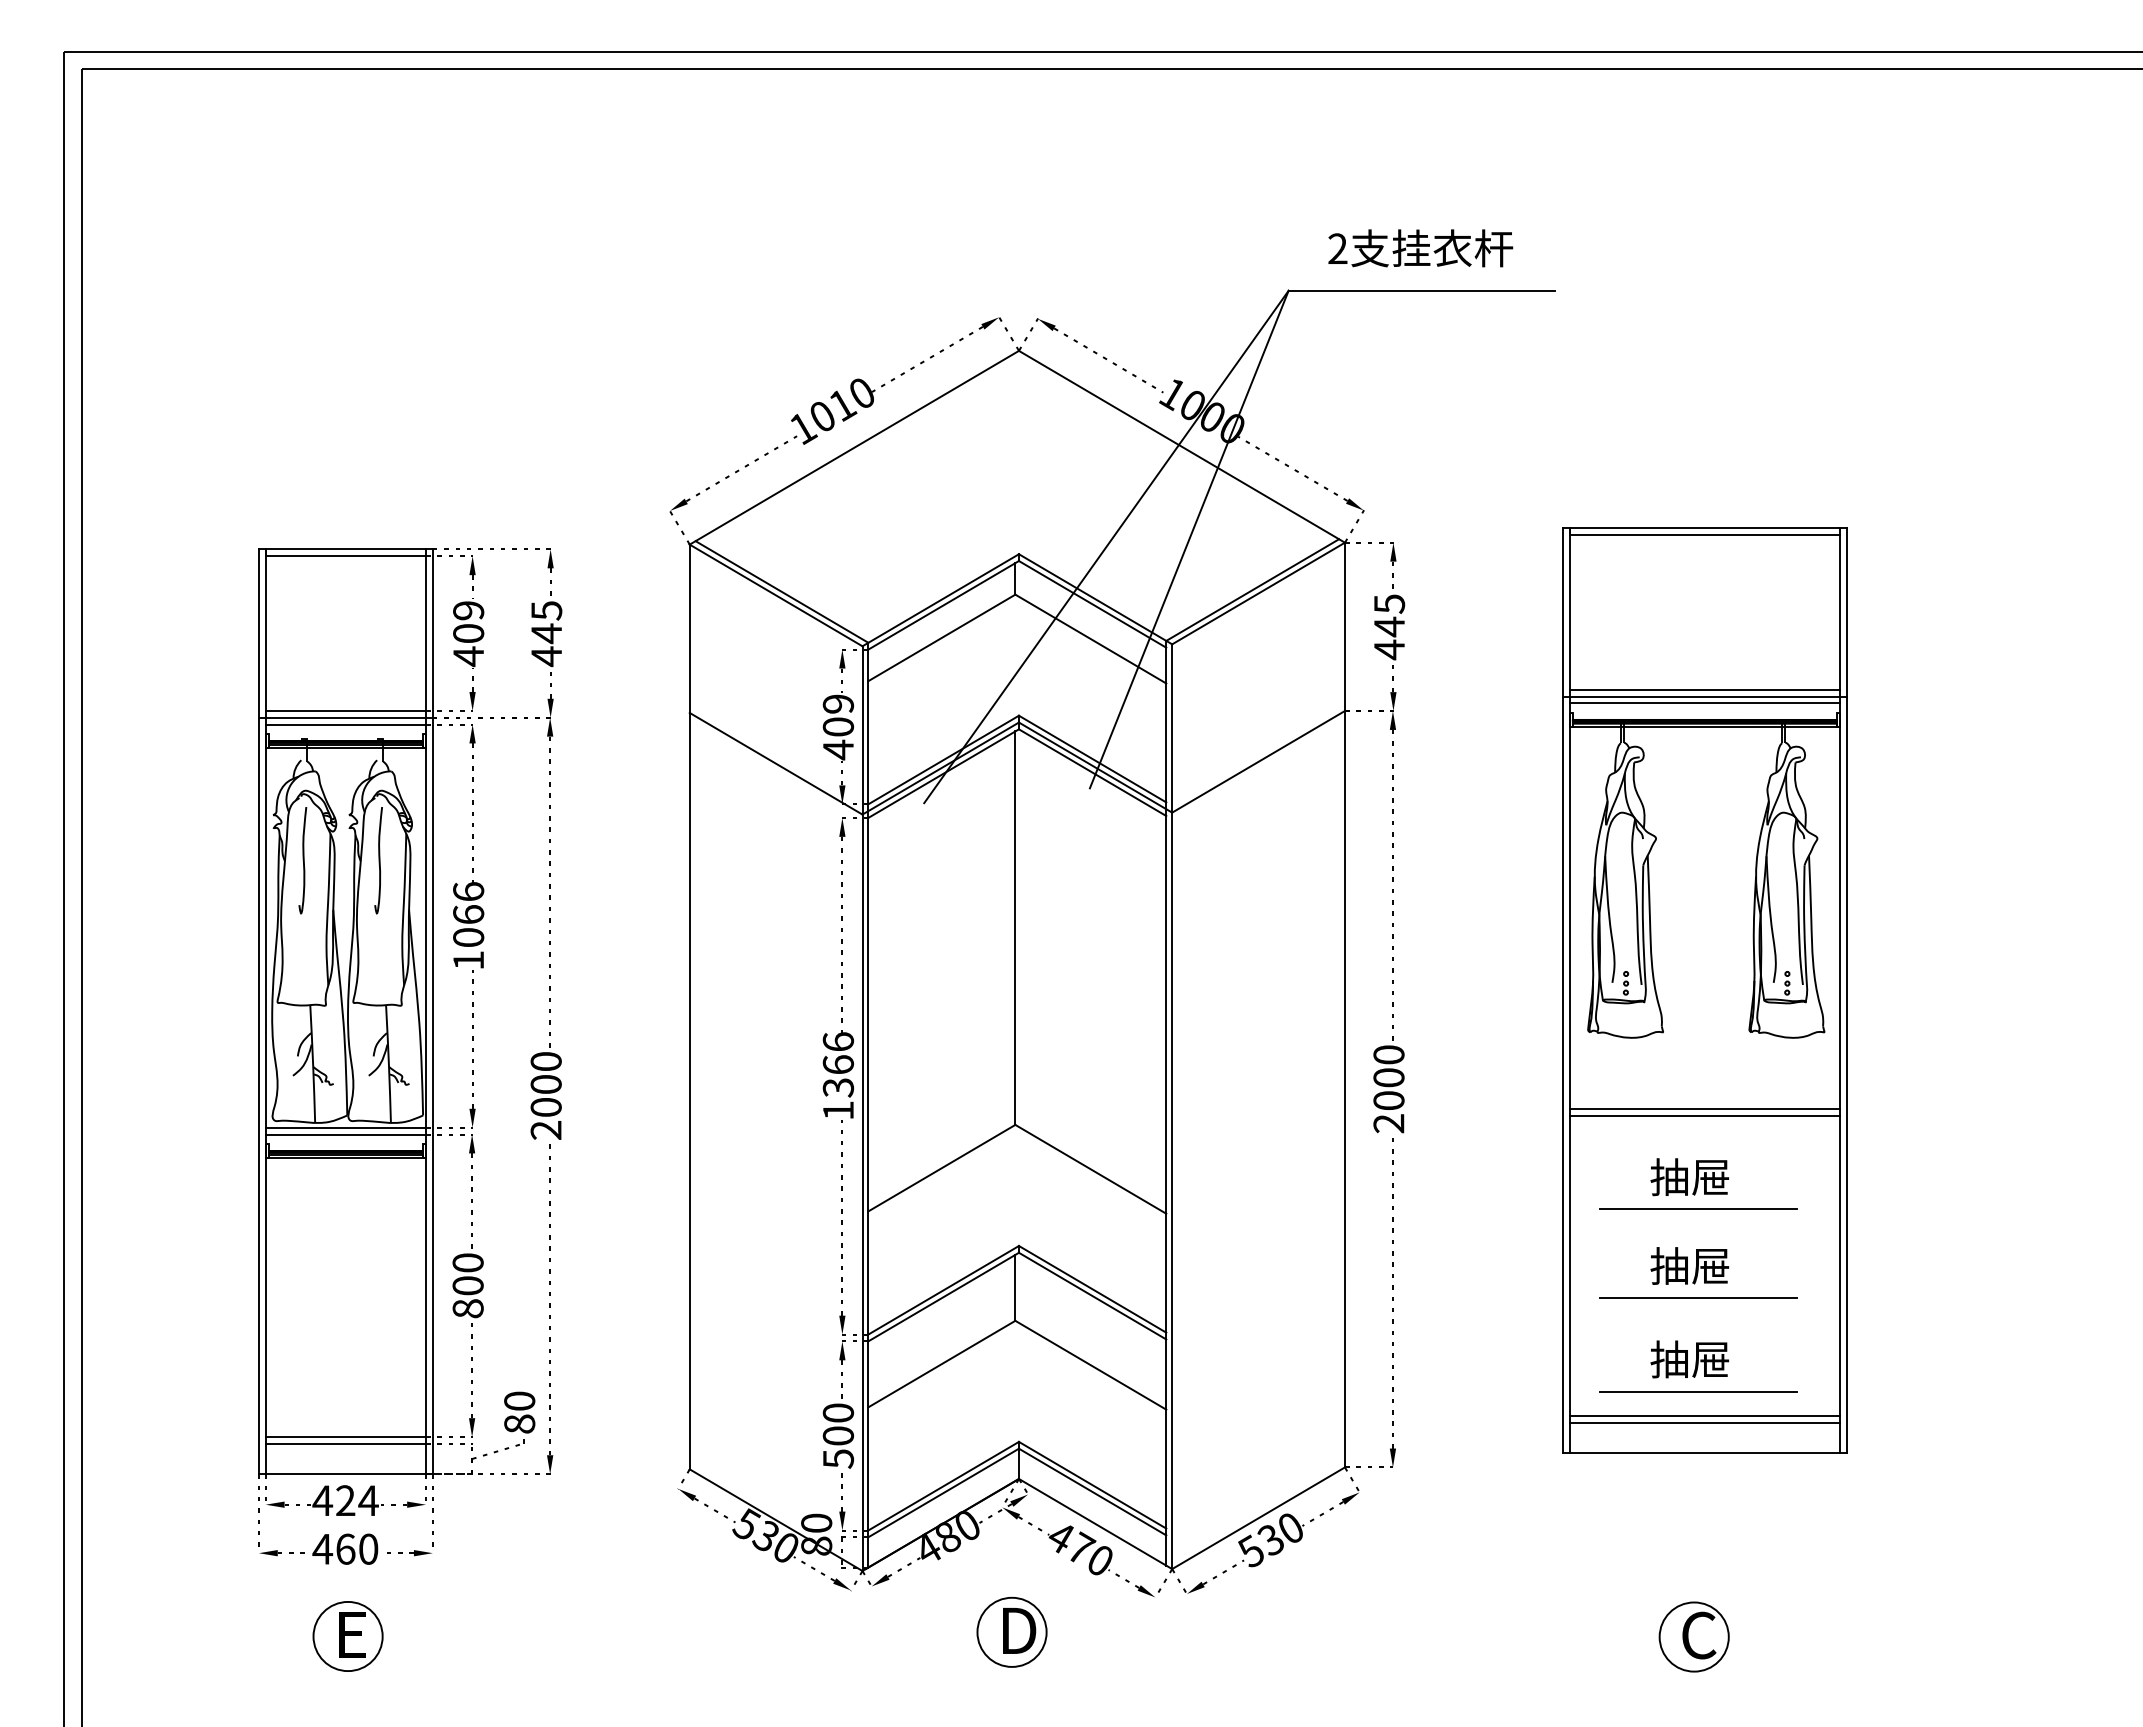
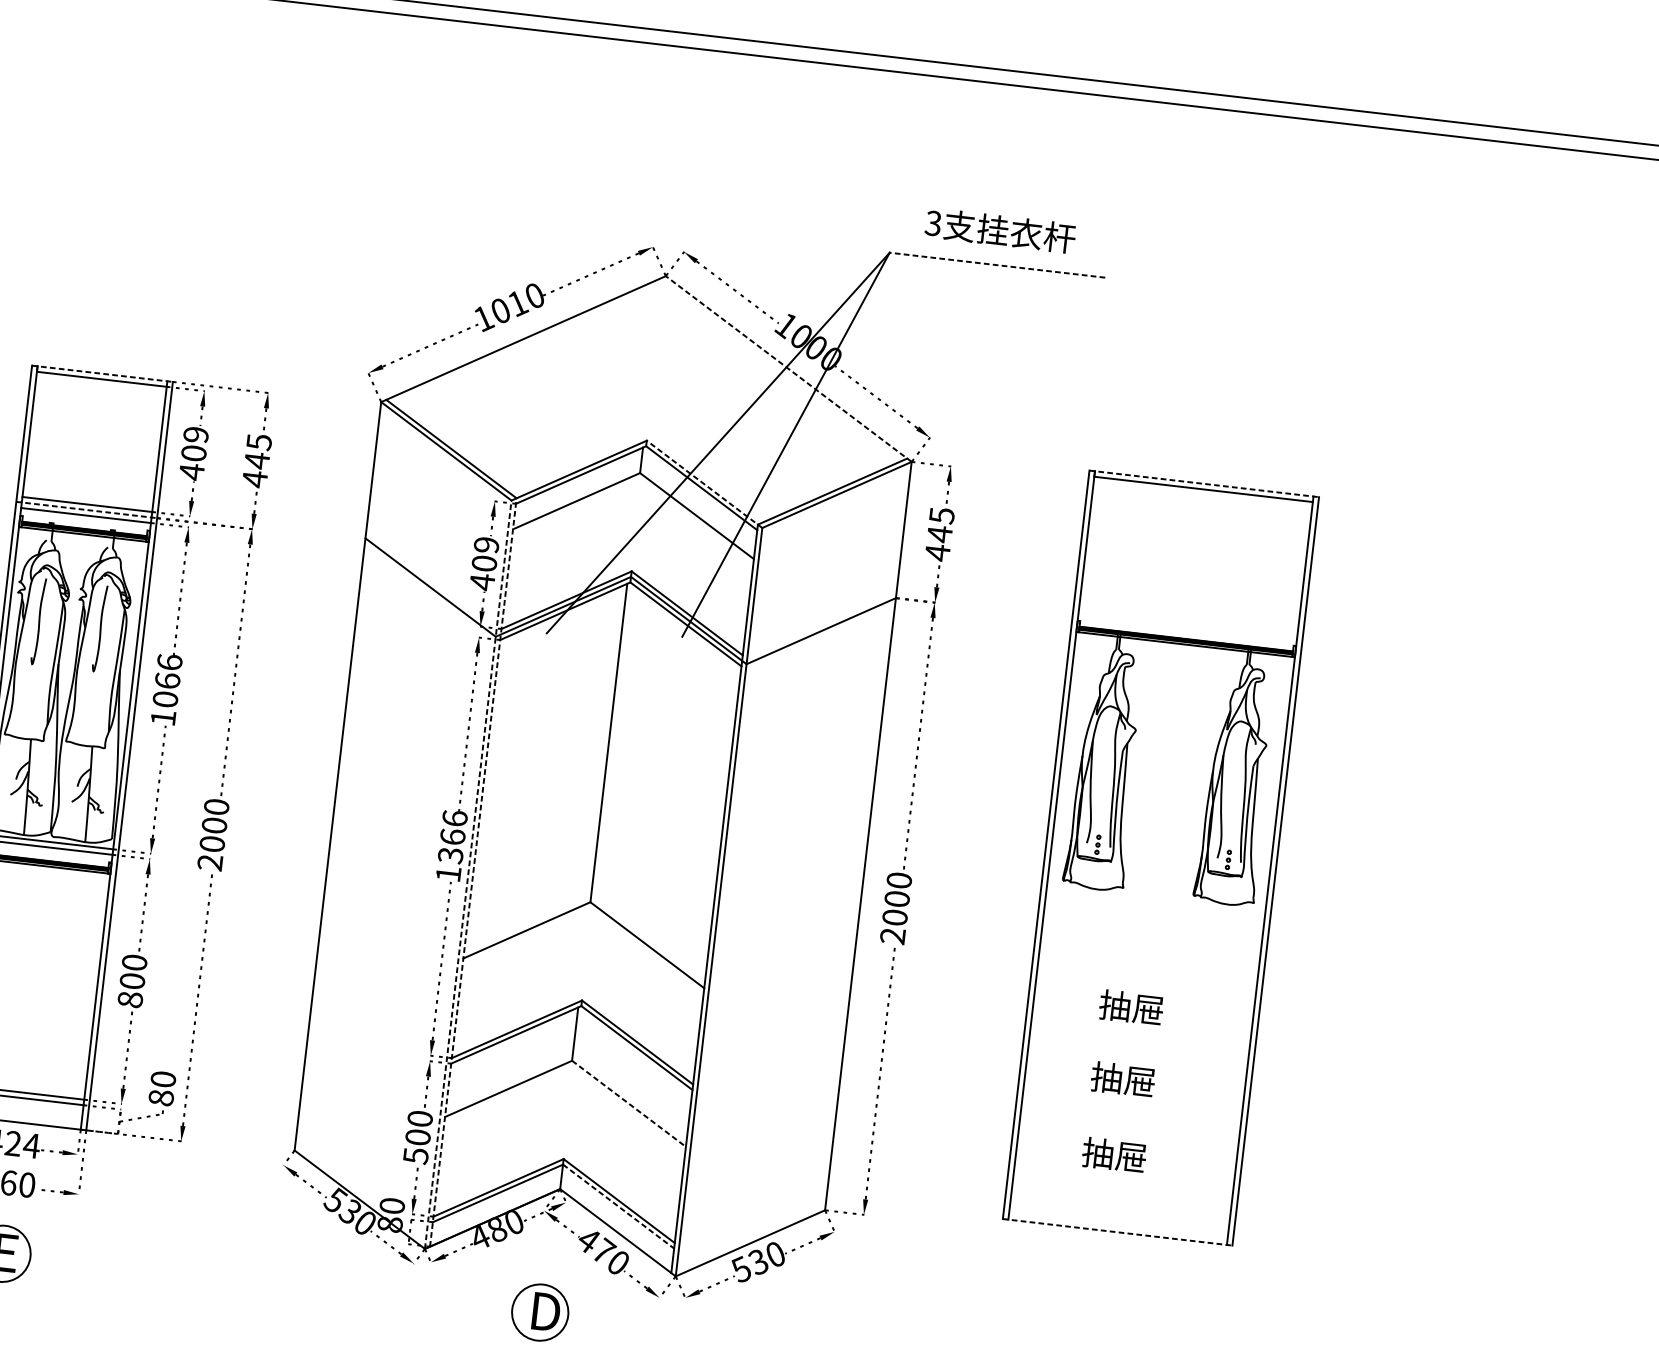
text: (1337, 248) -> (933, 223), 2 -> 3
line: (1421, 290) -> (997, 264), solid -> dashed
line: (1181, 446) -> (788, 368), solid -> dashed
line: (1704, 528) -> (1203, 484), solid -> dashed
line: (345, 549) -> (102, 373), solid -> dashed
line: (1095, 599) -> (704, 484), solid -> dashed
line: (1704, 689) -> (1188, 614), removed
line: (1704, 696) -> (1188, 620), removed
line: (1704, 703) -> (1187, 625), removed
line: (345, 717) -> (86, 509), solid -> dashed
line: (868, 1104) -> (473, 871), solid -> dashed
line: (862, 1108) -> (468, 874), solid -> dashed
line: (1704, 1109) -> (1149, 954), removed
line: (1704, 1115) -> (1149, 959), removed
line: (1698, 1209) -> (1135, 1034), removed
line: (1698, 1298) -> (1127, 1106), removed
line: (1090, 1365) -> (628, 1103), solid -> dashed
line: (1698, 1391) -> (1118, 1181), removed
line: (1704, 1415) -> (1120, 1201), removed
line: (1704, 1422) -> (1120, 1207), removed
line: (1704, 1452) -> (1117, 1231), solid -> dashed
line: (1093, 1492) -> (619, 1207), solid -> dashed

